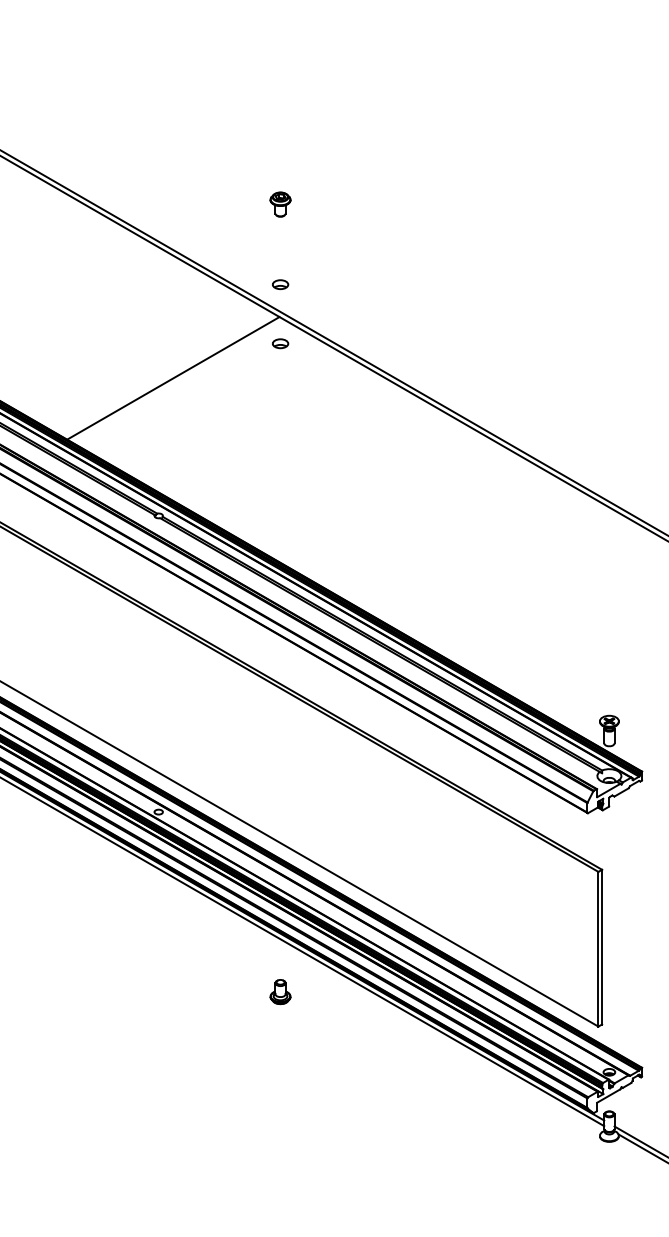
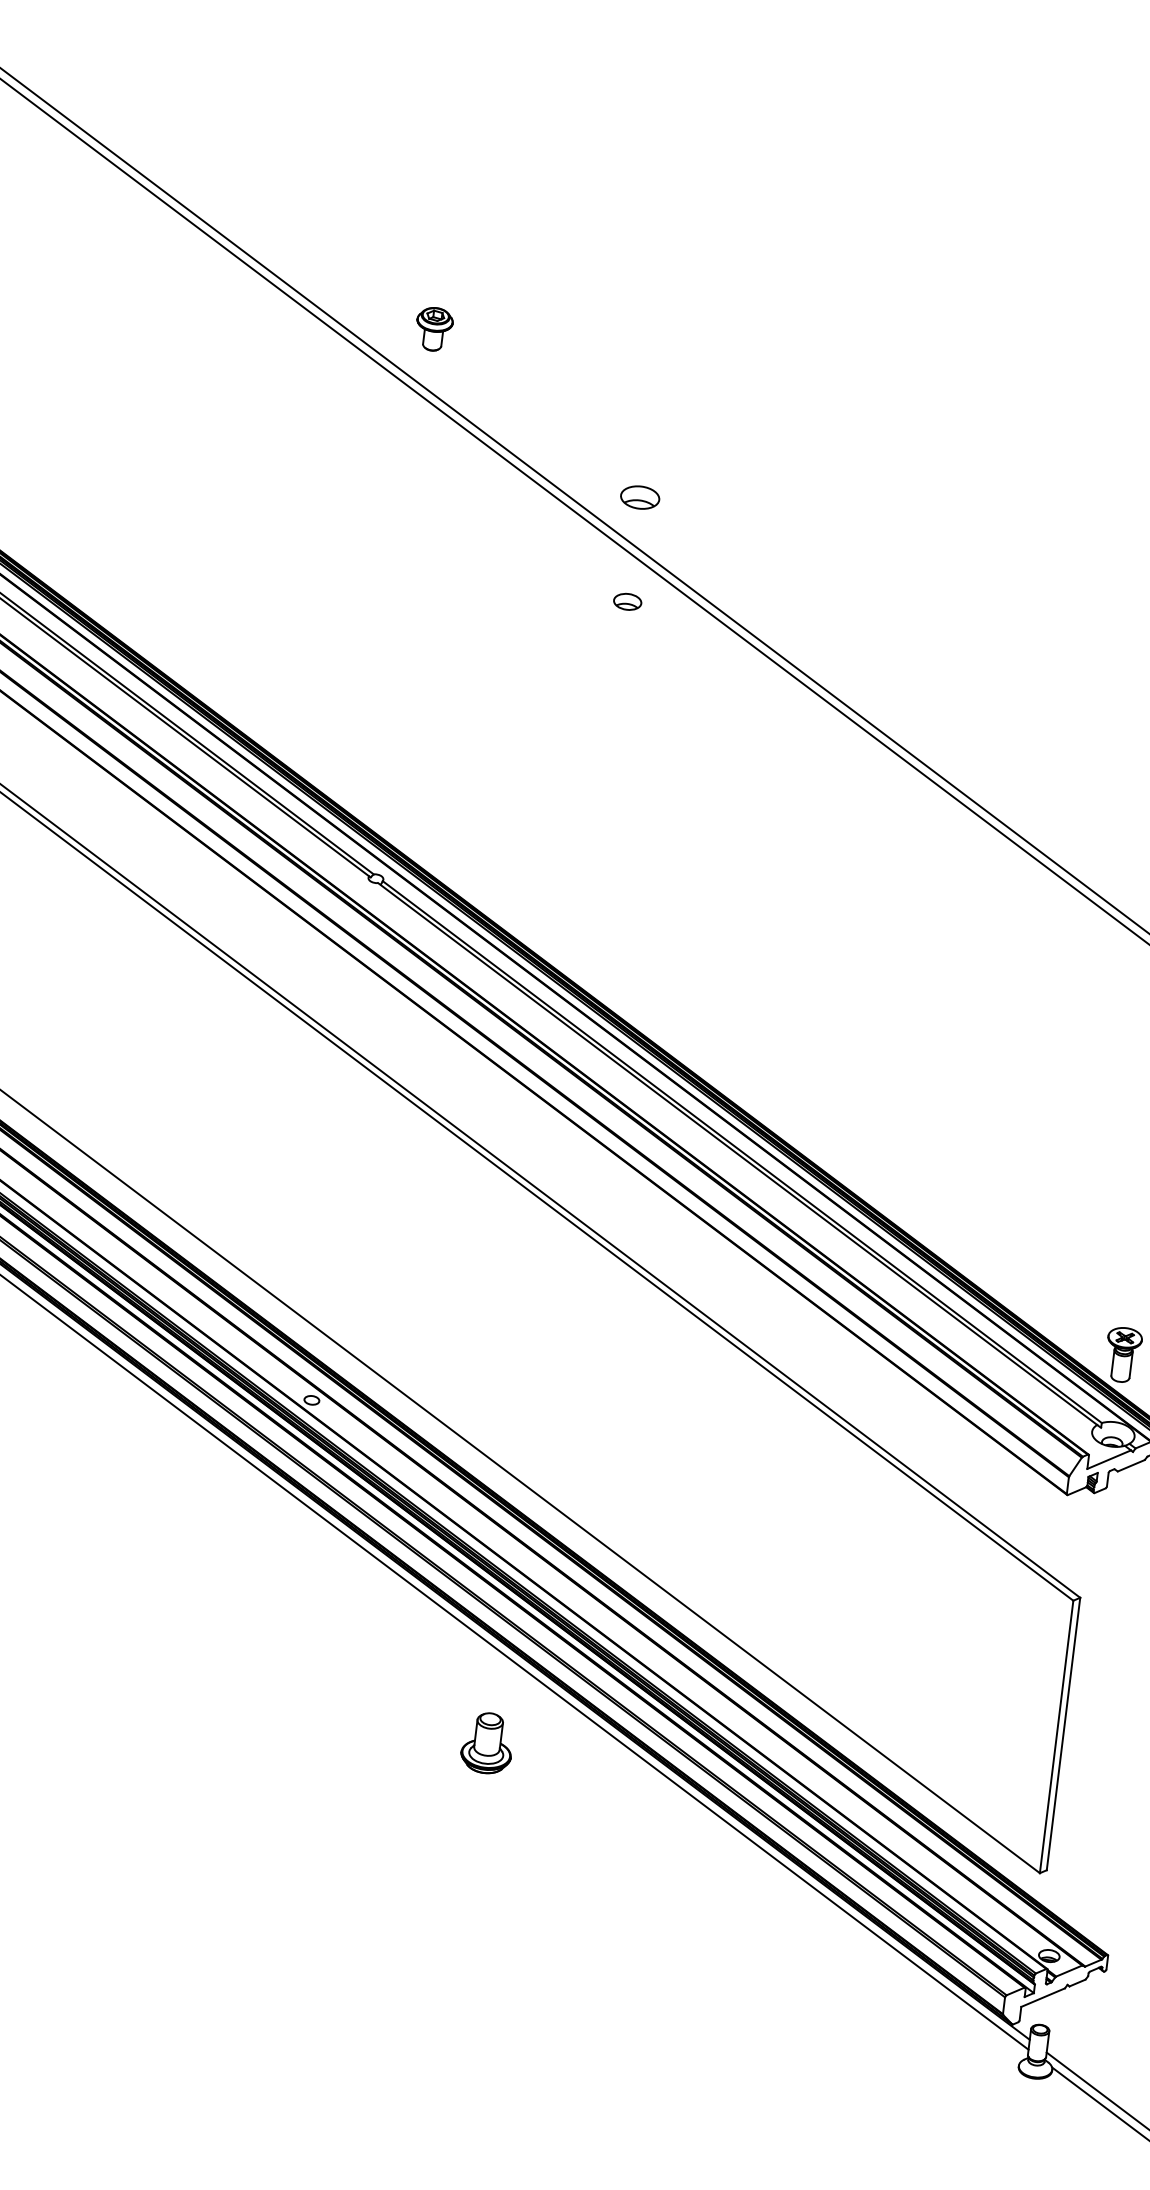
part: (280, 204) -> (434, 329), moved
part: (280, 284) -> (640, 497), size x1.4
line: (173, 378) -> (431, 639), removed
part: (280, 992) -> (487, 1744), size x1.4

